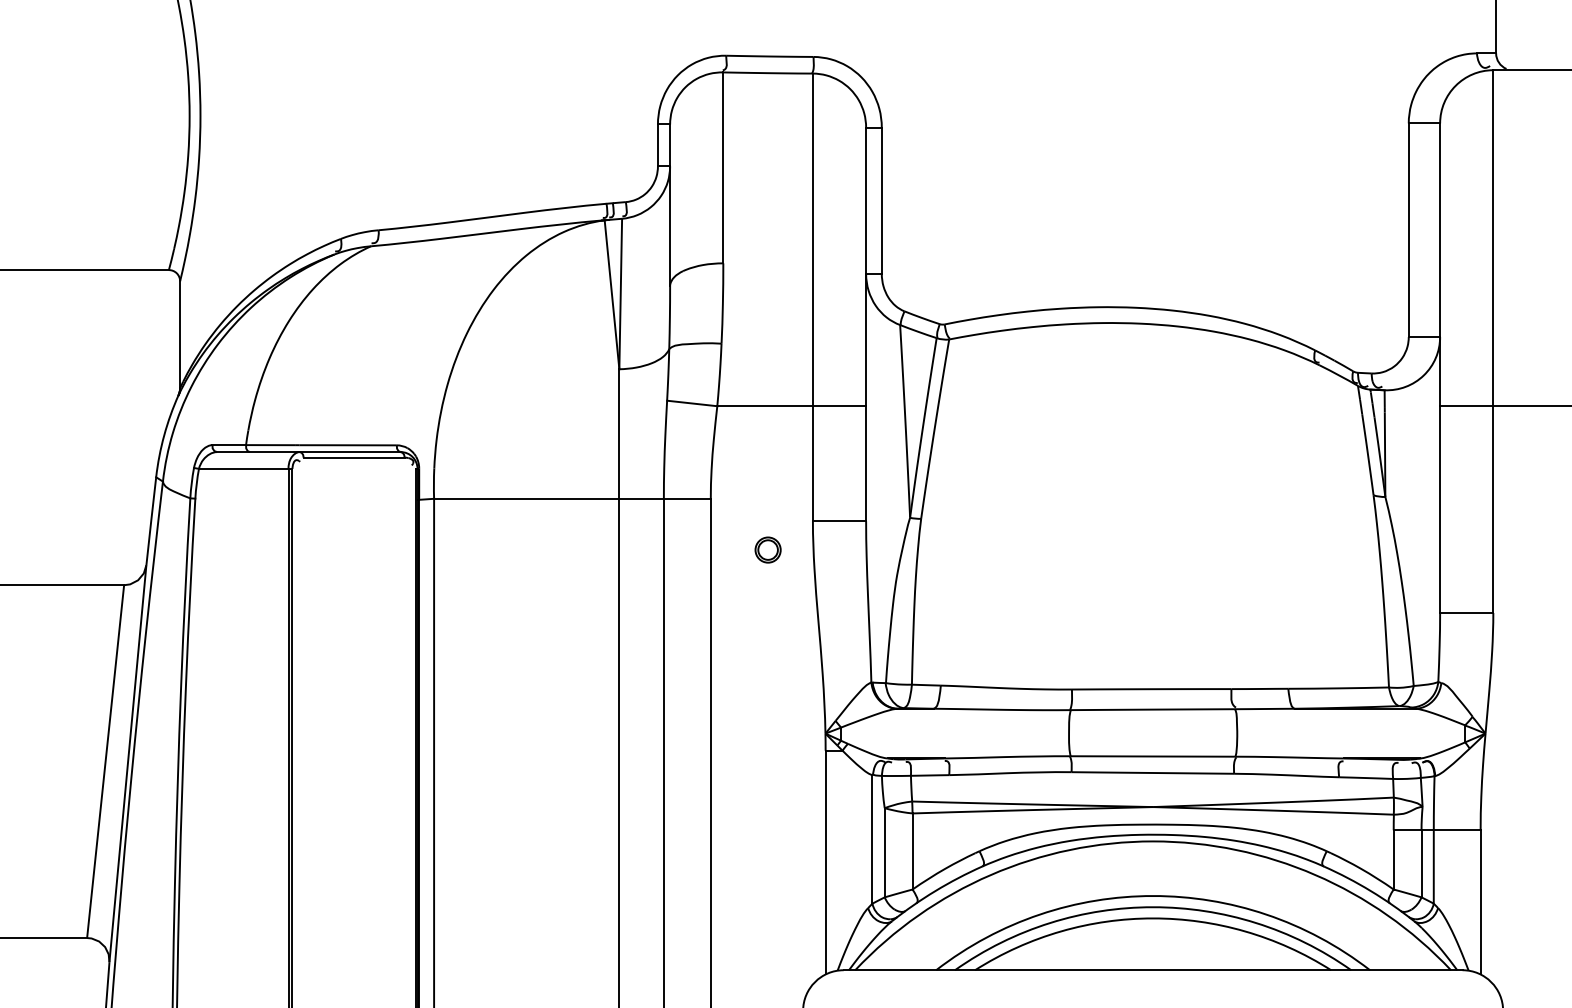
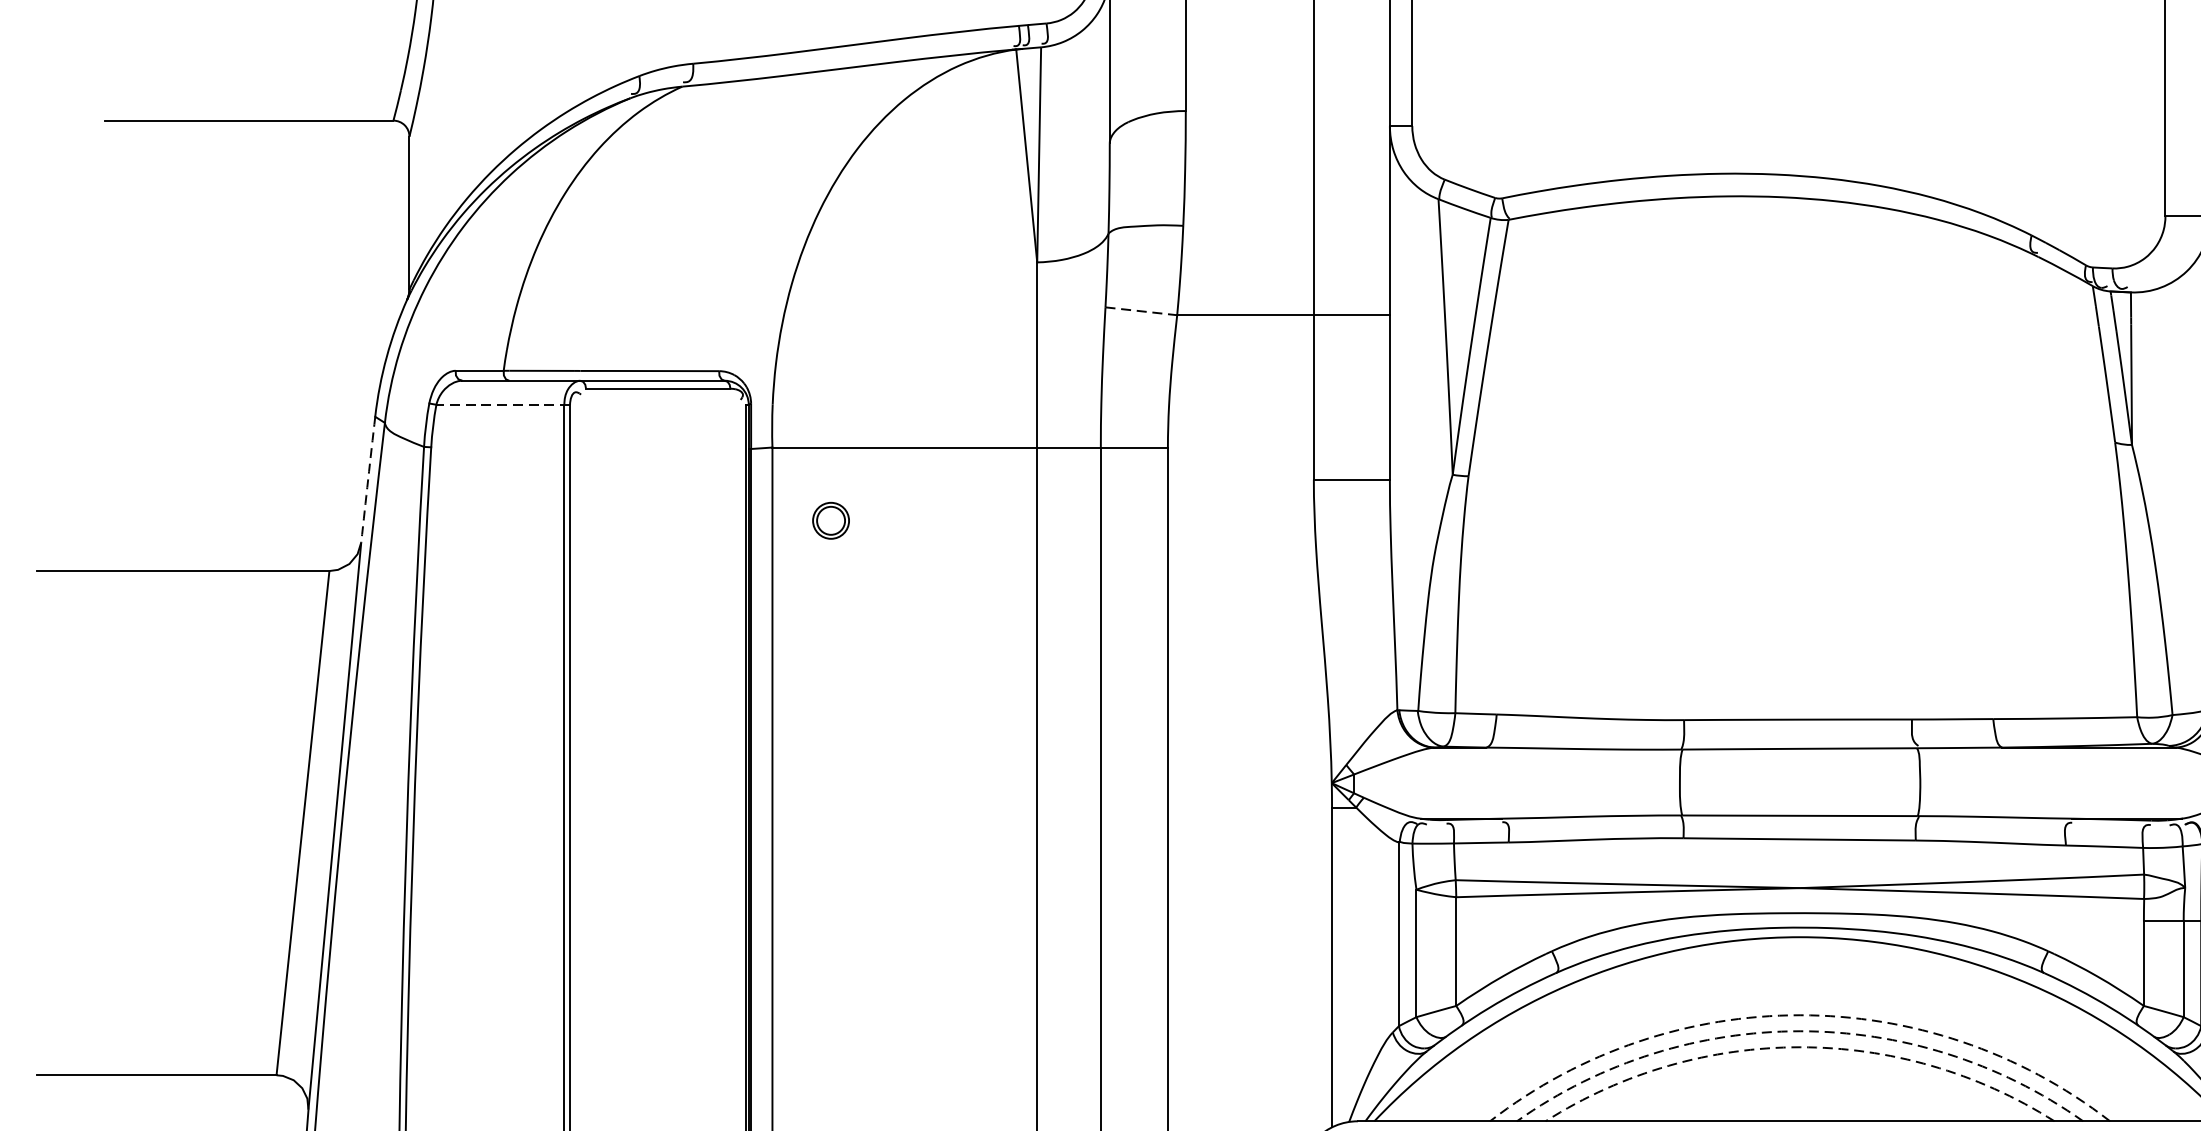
line: (692, 403) -> (1141, 311), solid -> dashed
line: (245, 468) -> (502, 404), solid -> dashed
arc: (151, 521) -> (368, 479), solid -> dashed
part: (767, 549) -> (830, 519), moved
arc: (1153, 896) -> (1800, 1015), solid -> dashed
arc: (1153, 907) -> (1800, 1031), solid -> dashed
arc: (1153, 918) -> (1800, 1047), solid -> dashed

